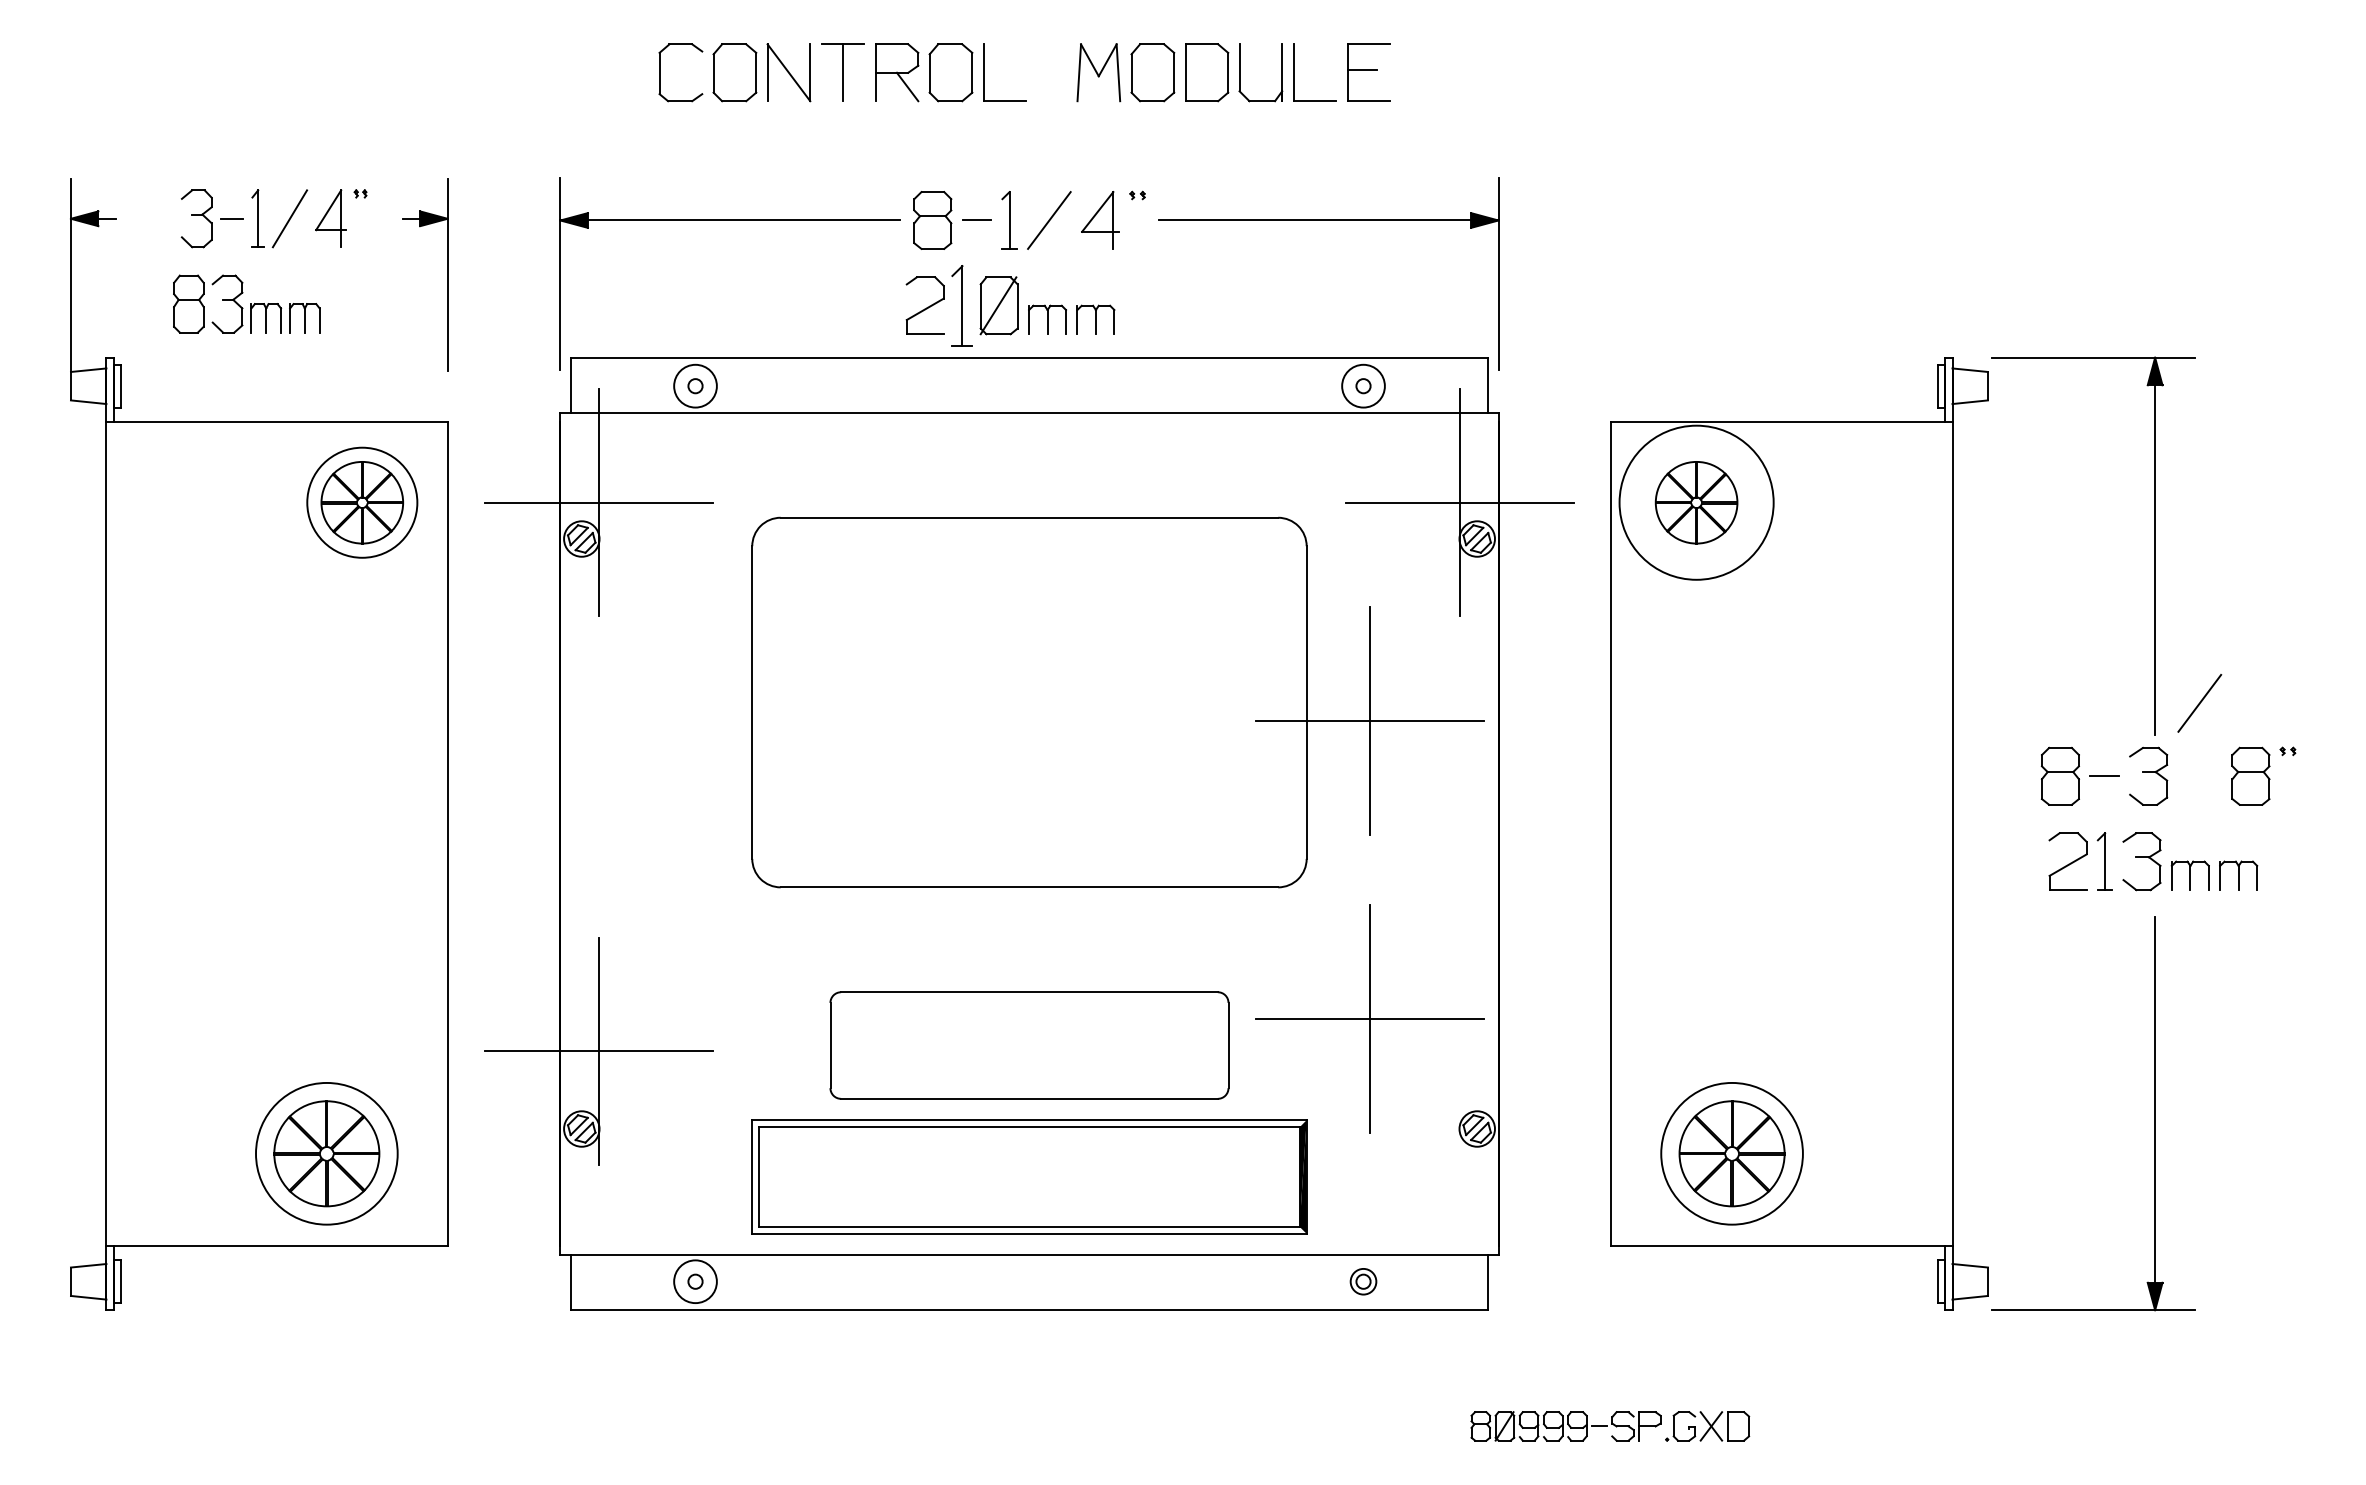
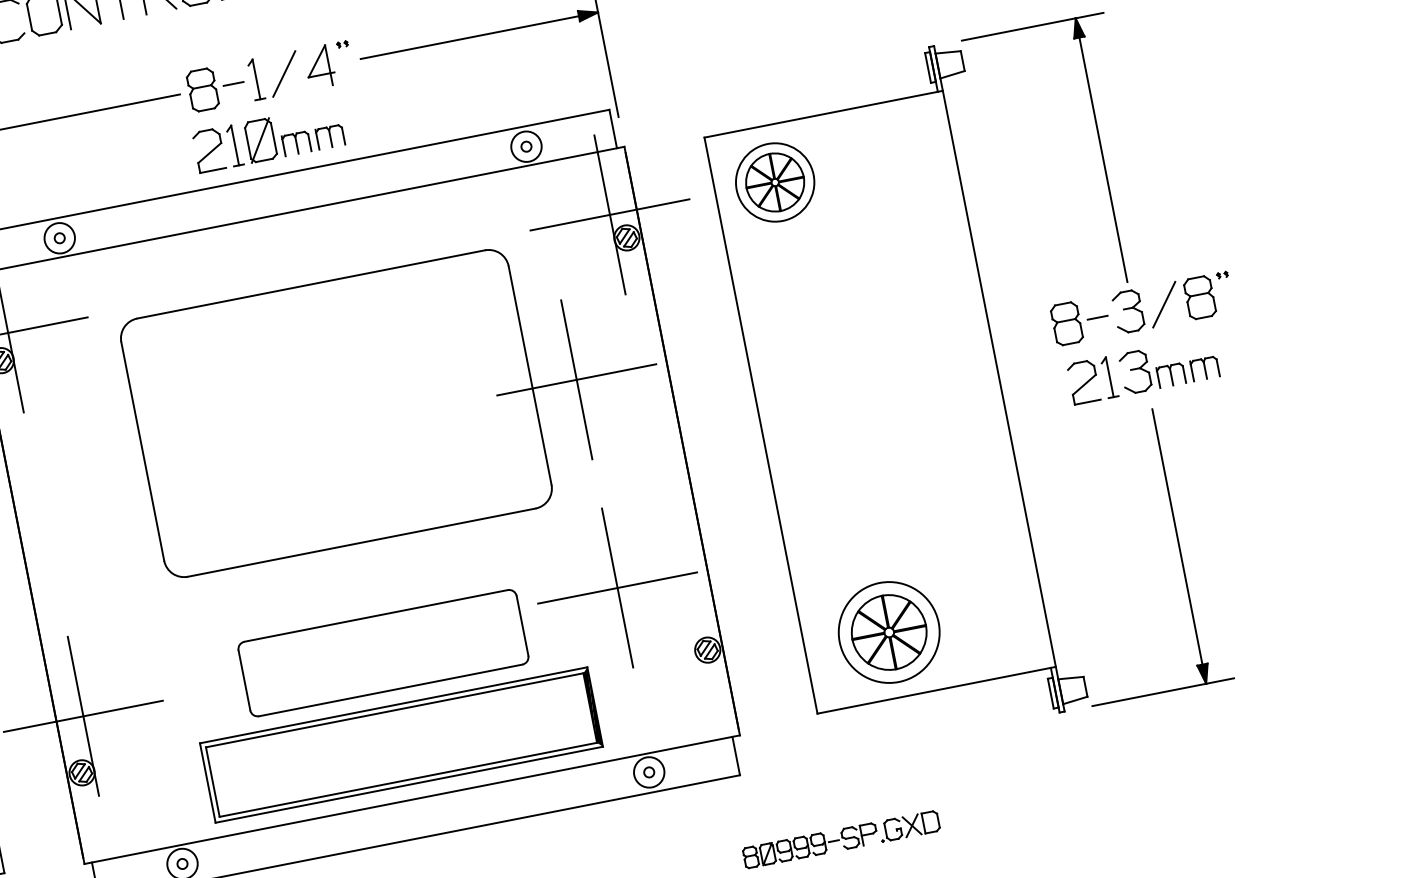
part: (961, 305) -> (234, 145), size x0.71
circle: (1696, 502) -> (775, 182), size x0.71
line: (2199, 703) -> (1164, 304), moved
circle: (1363, 1281) -> (649, 772), size x1.67

